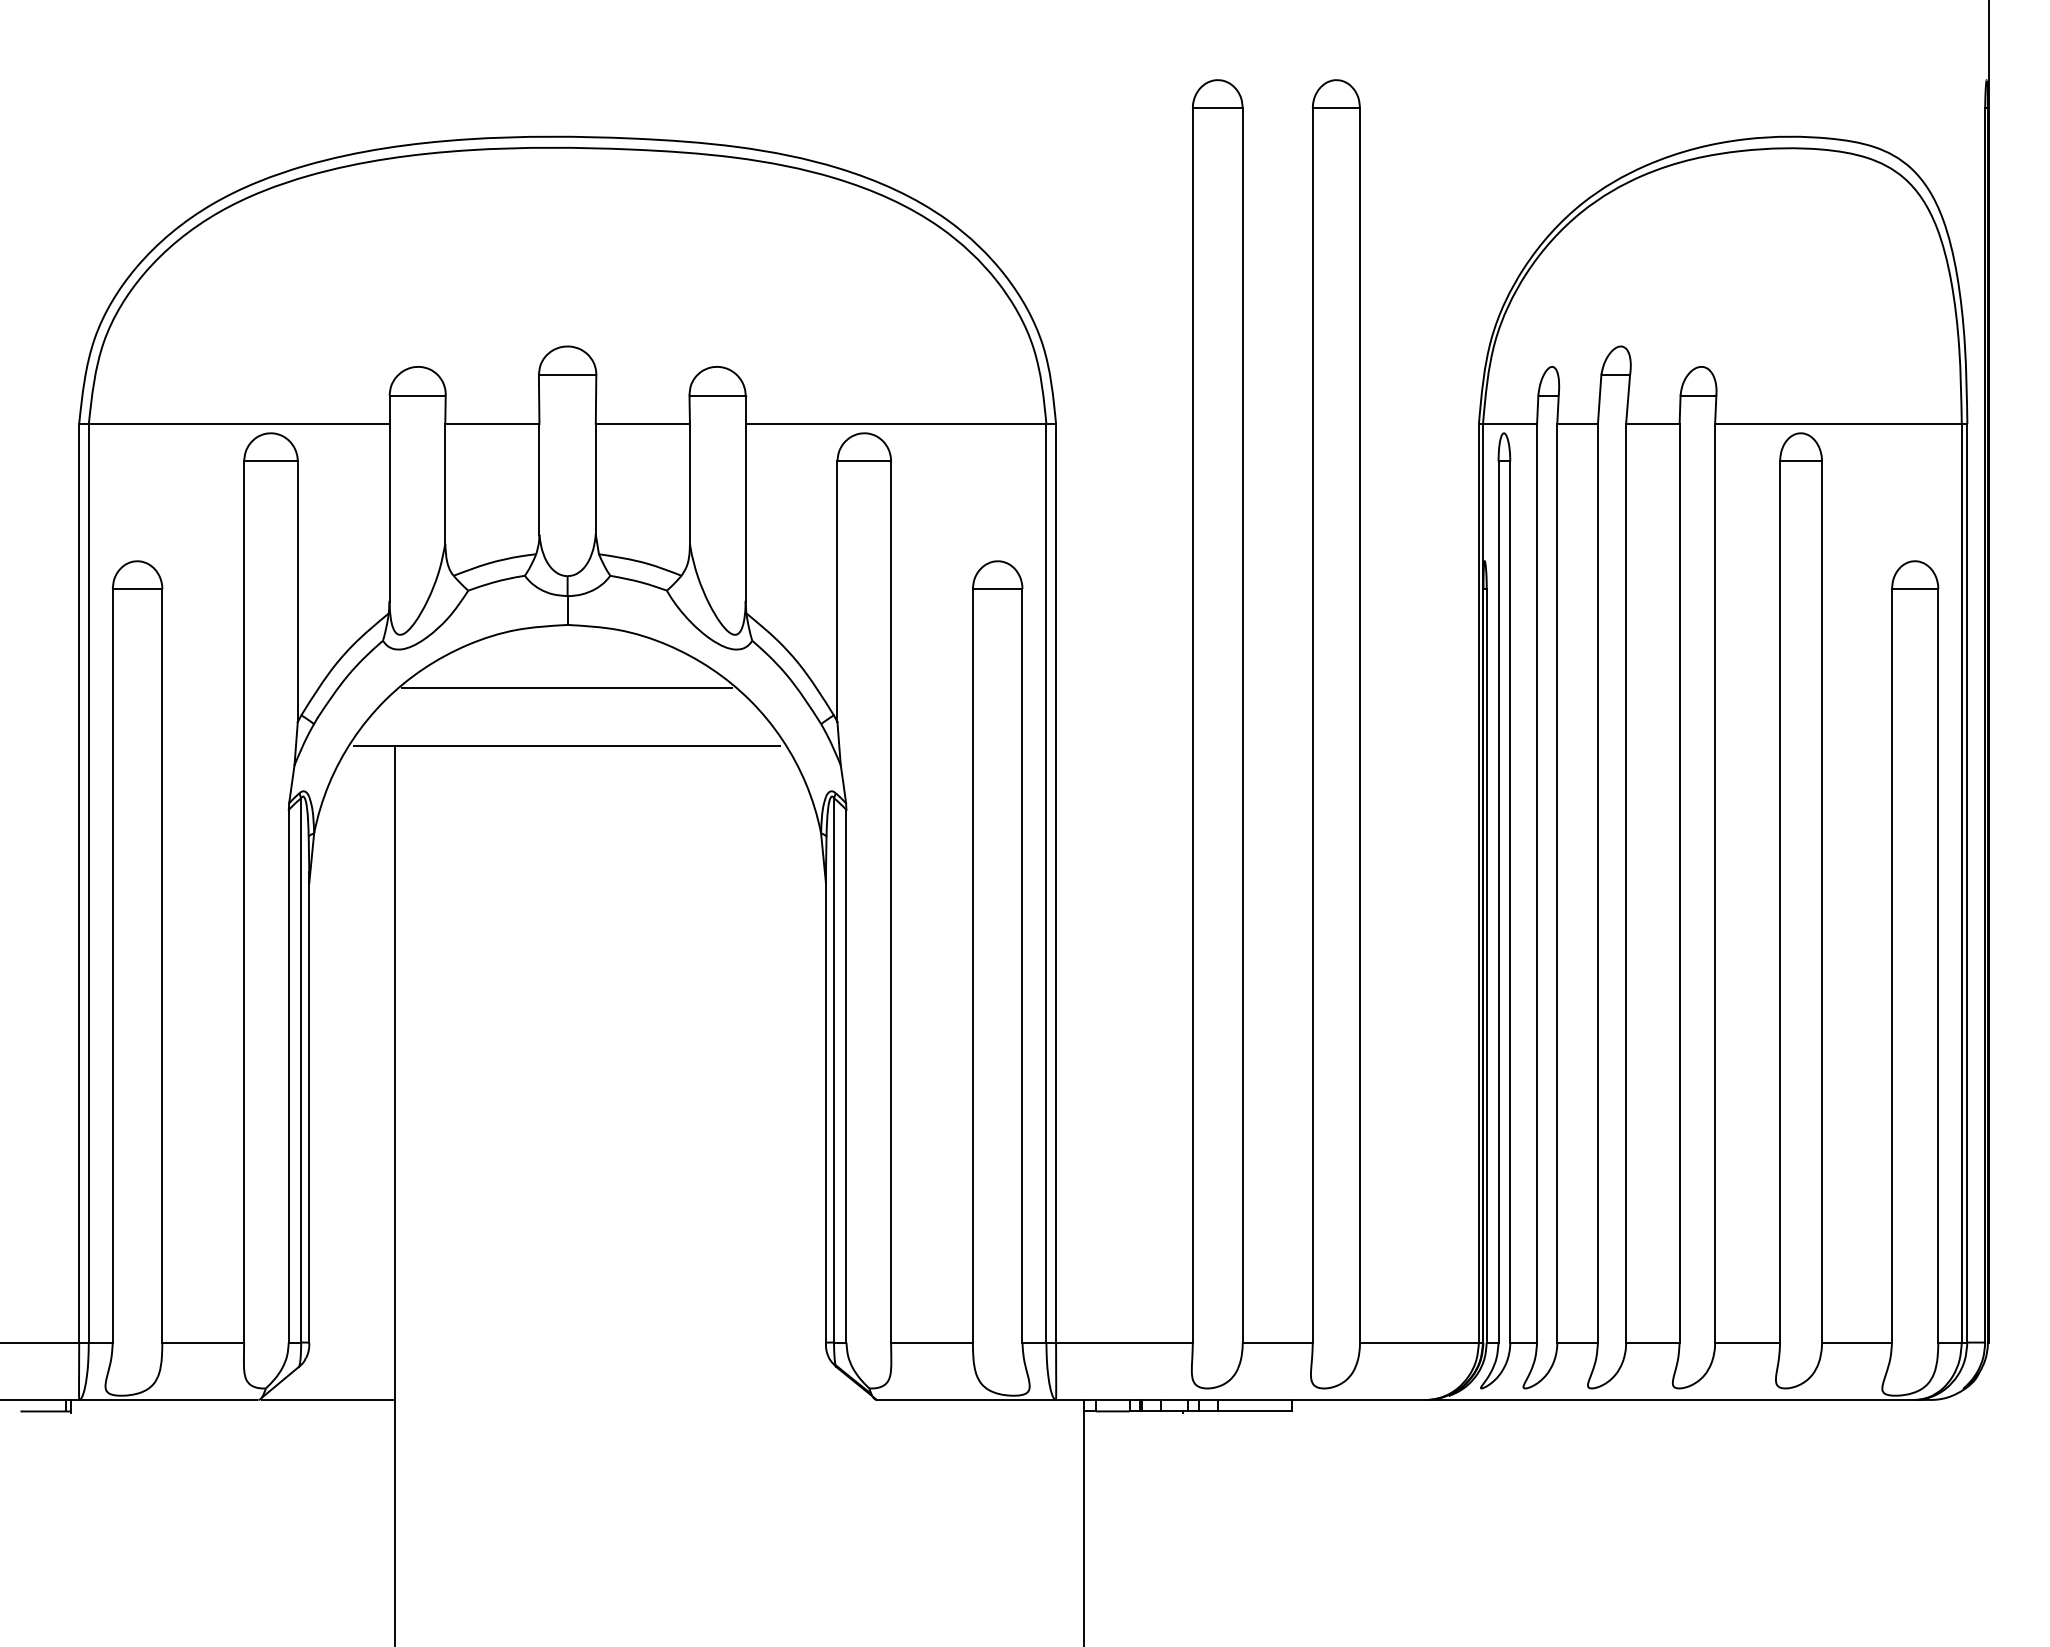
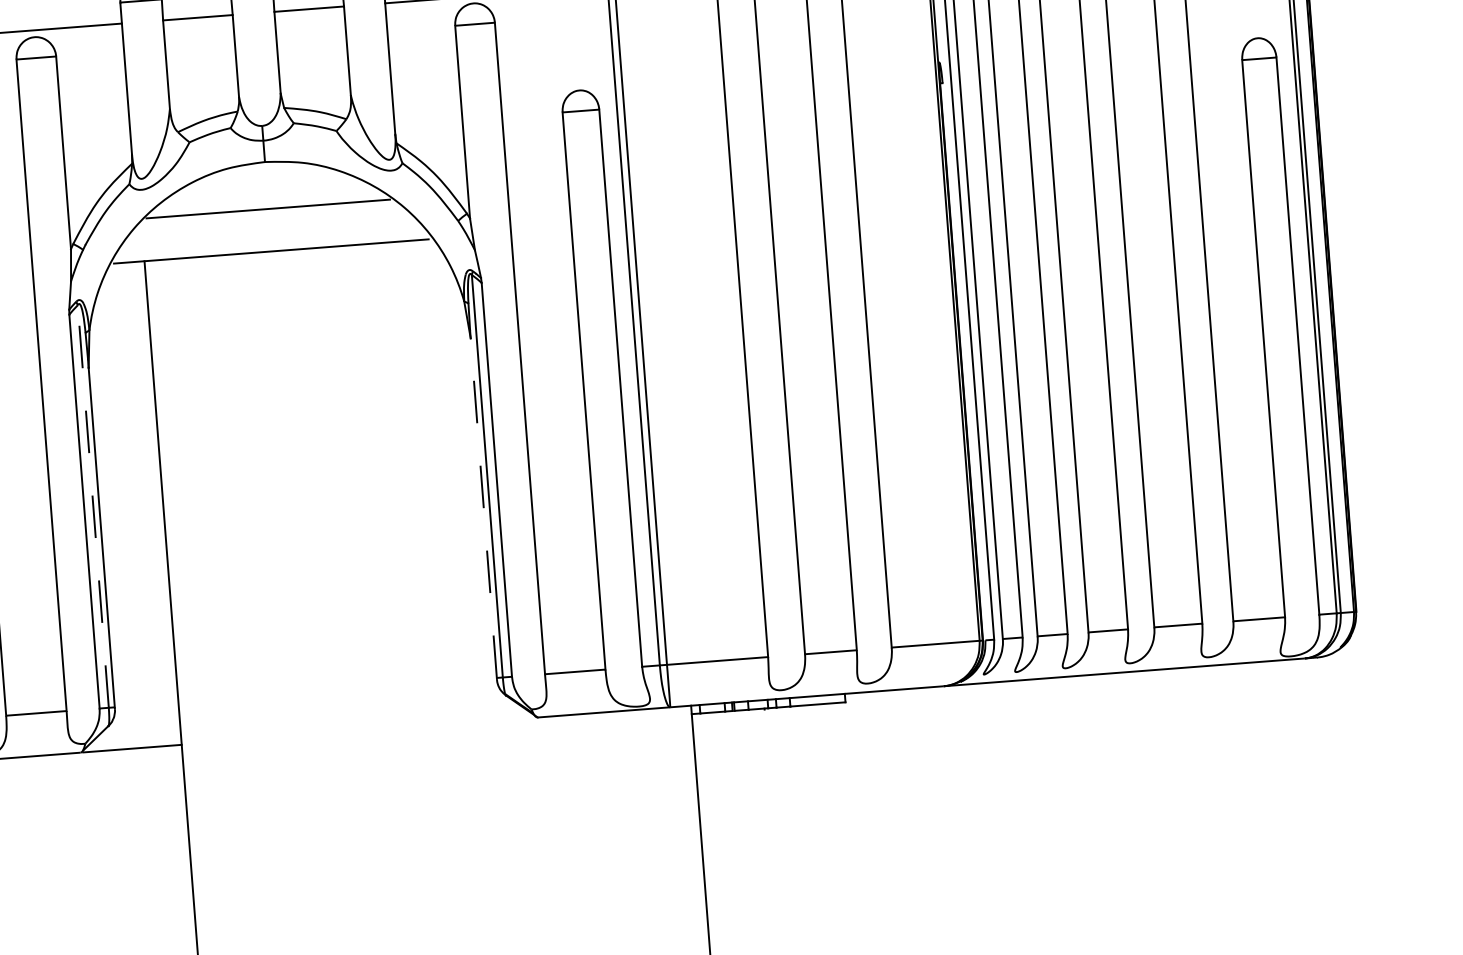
line: (1486, 965) -> (963, 361), removed
line: (301, 1069) -> (93, 505), solid -> dashed
line: (825, 1112) -> (483, 507), solid -> dashed

